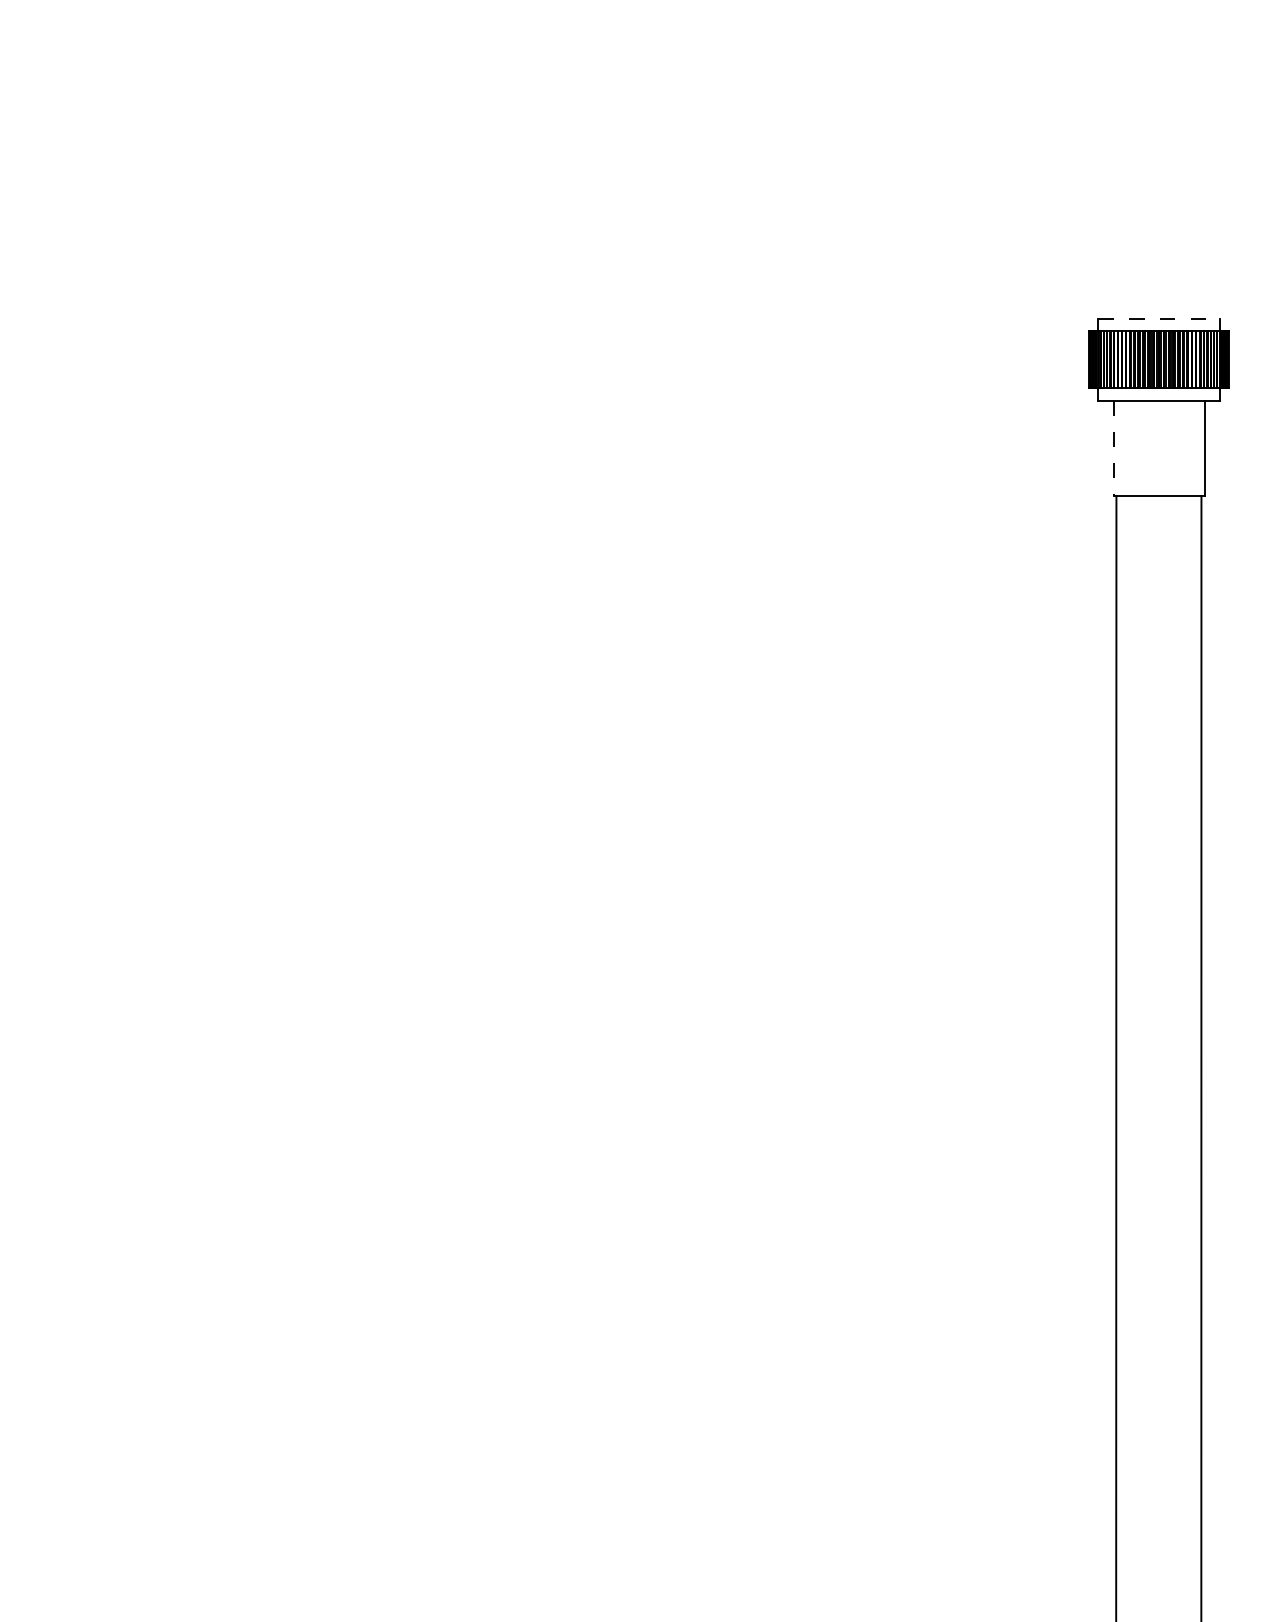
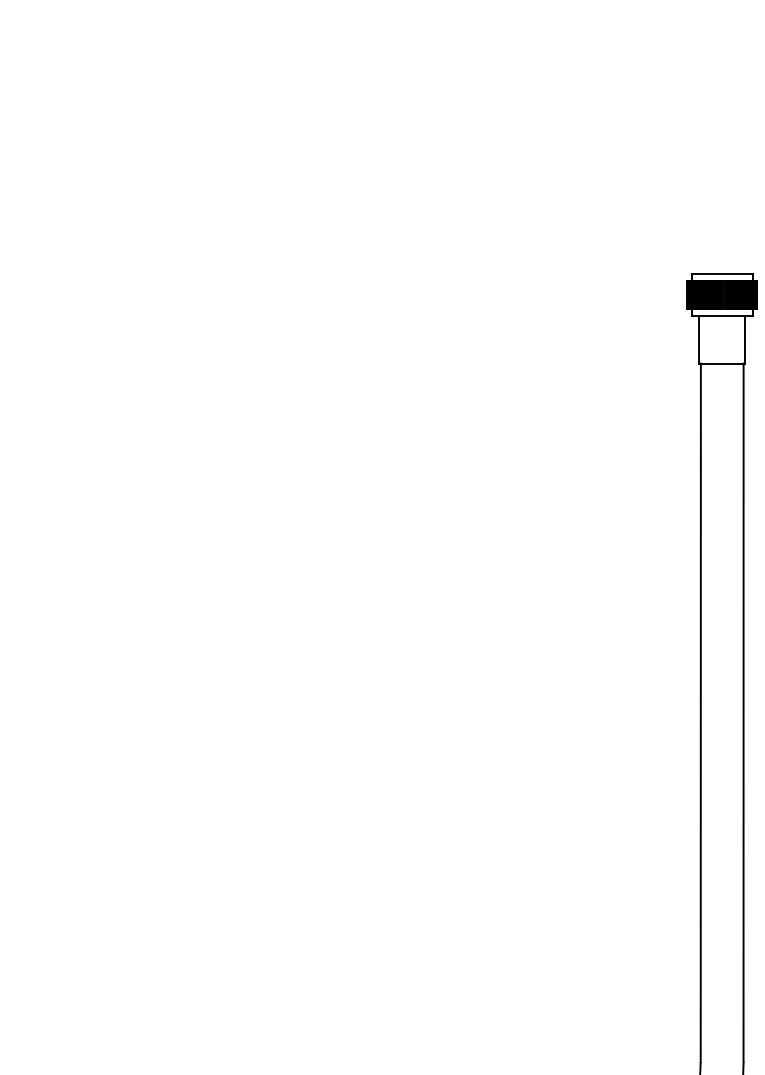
line: (1159, 318) -> (722, 274), dashed -> solid
line: (1113, 448) -> (699, 339), dashed -> solid

